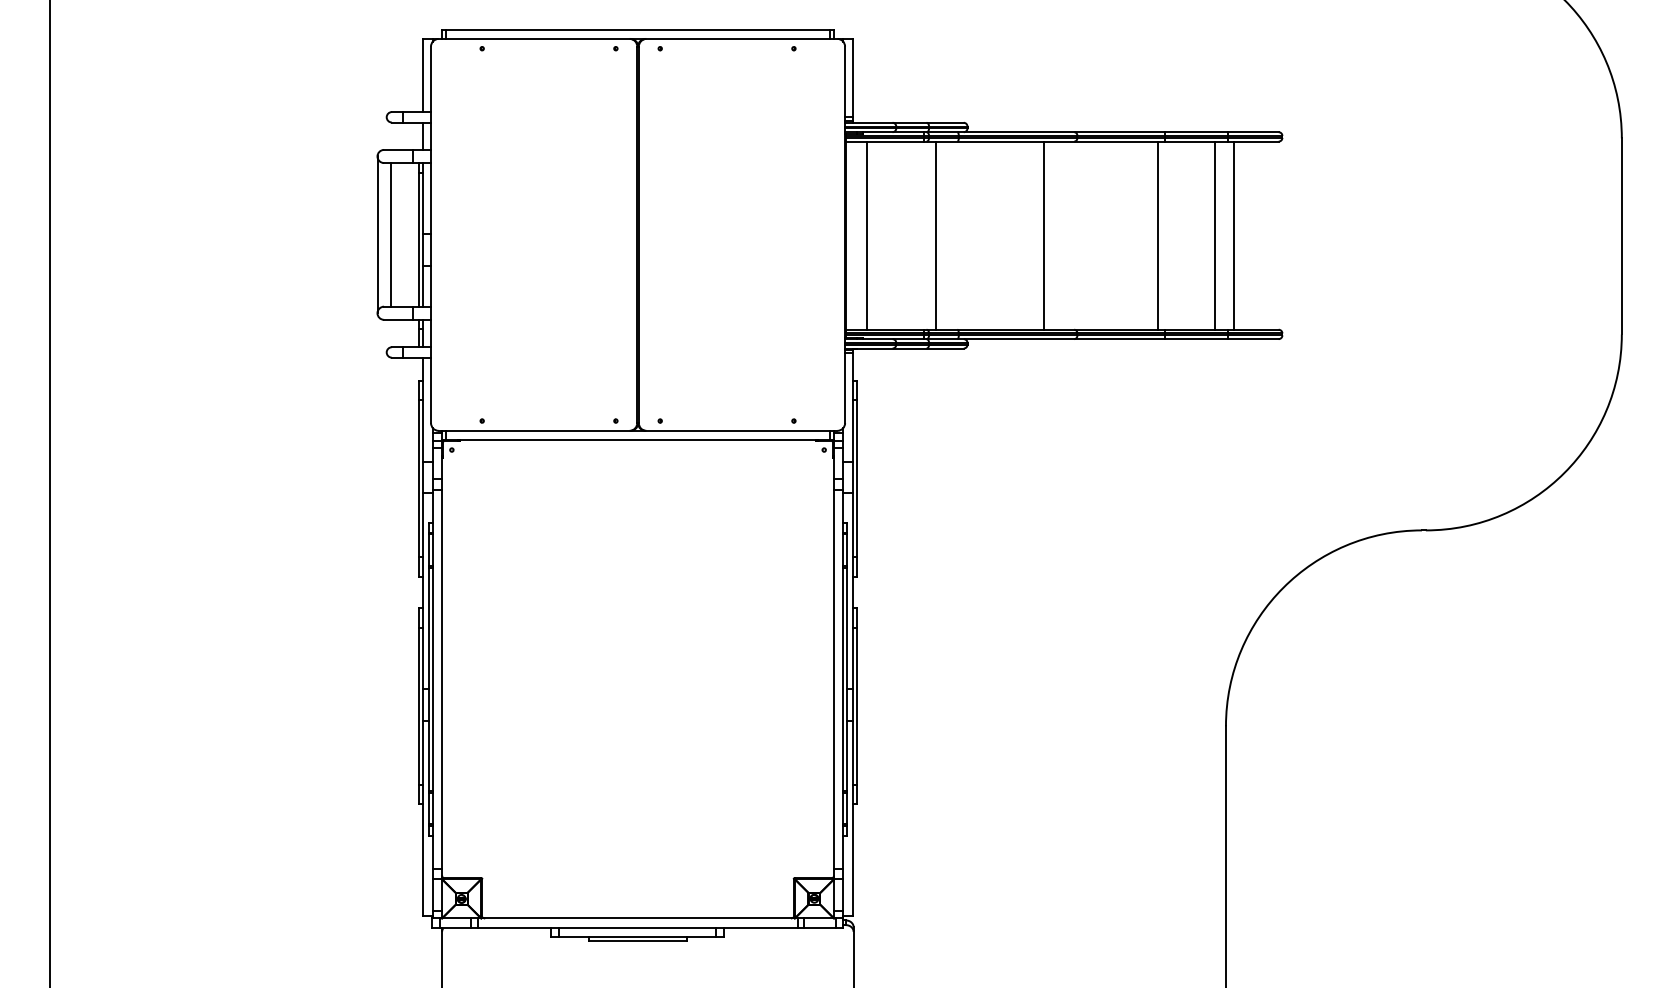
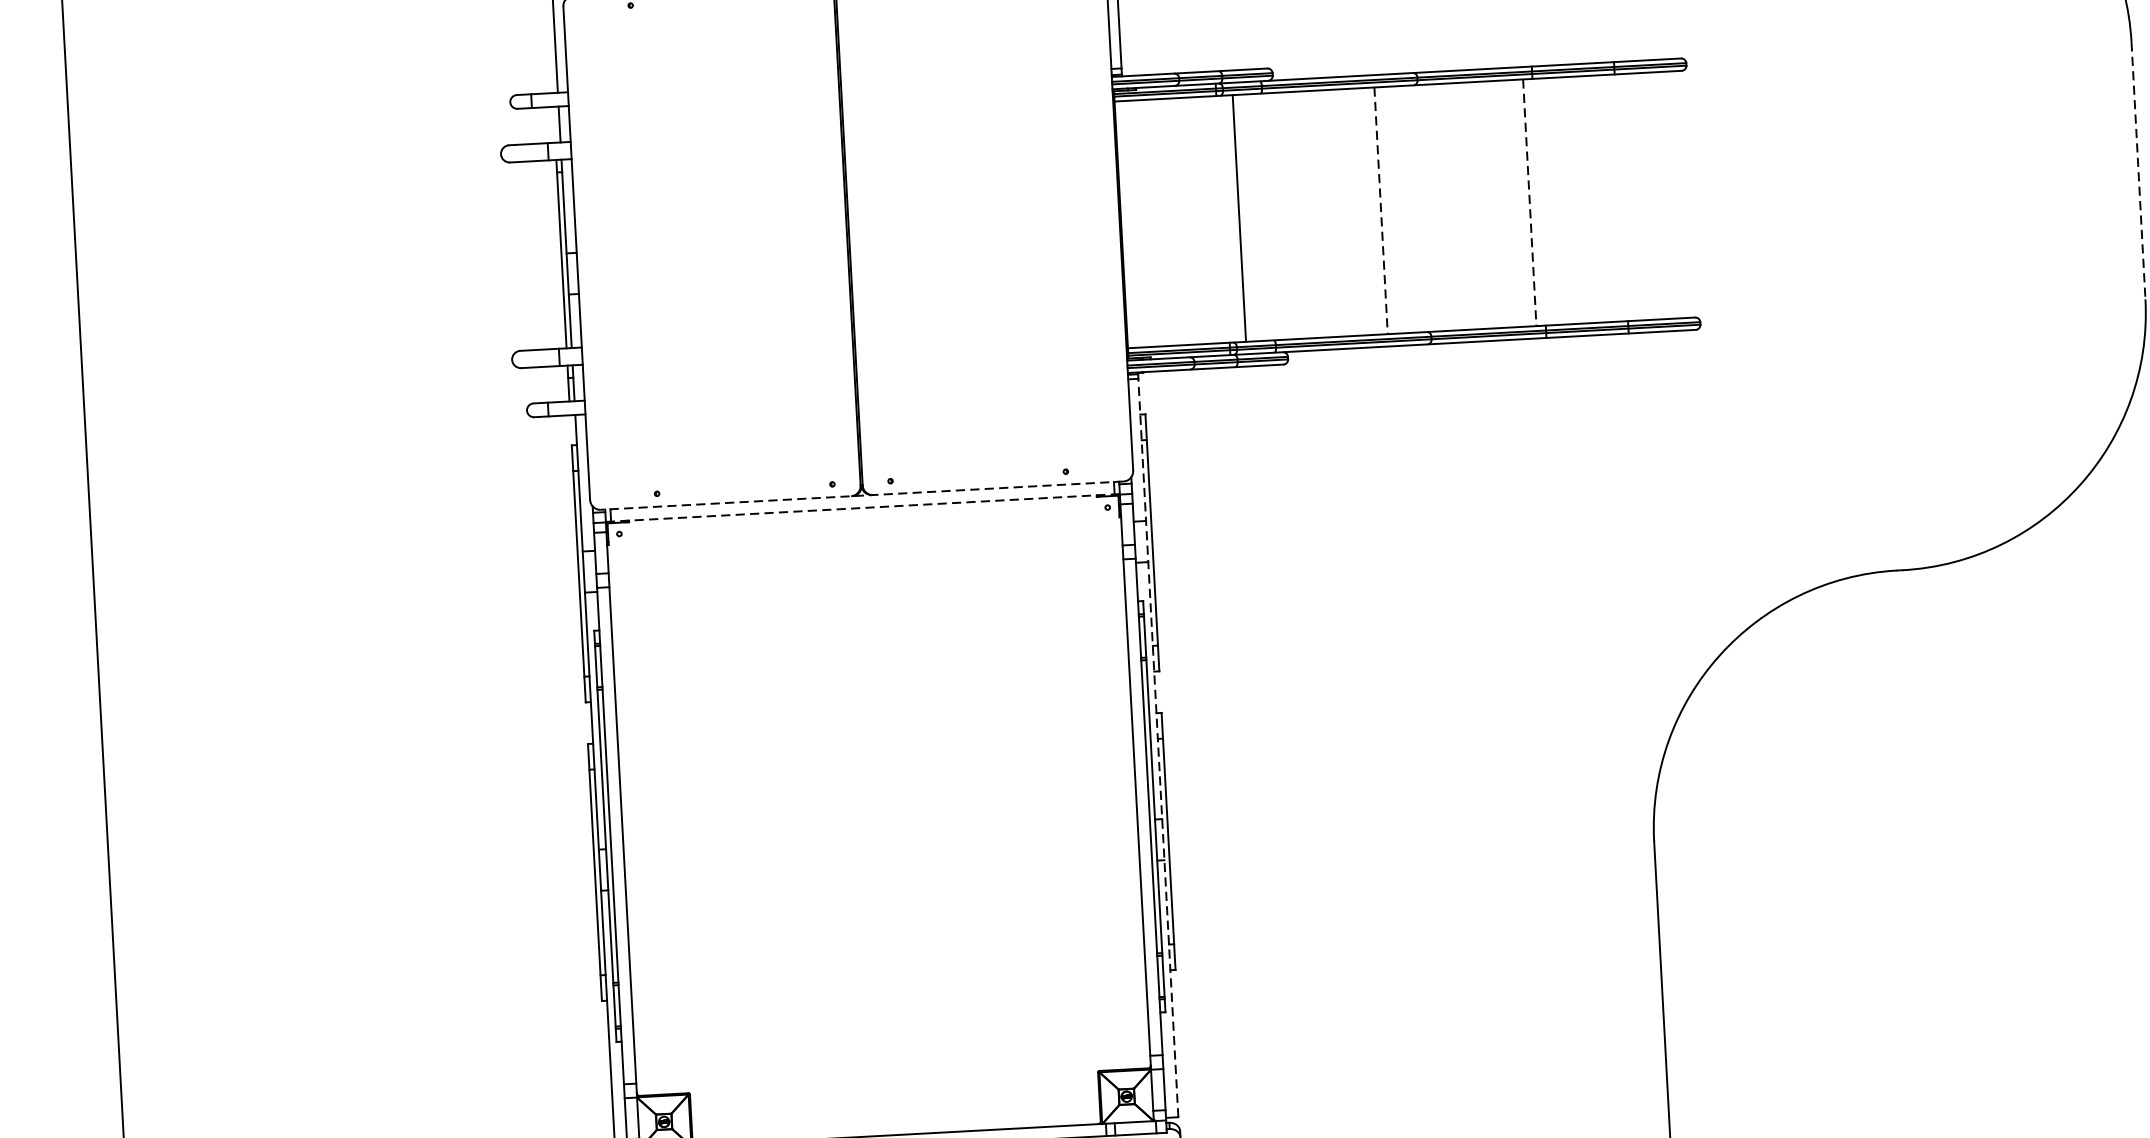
line: (377, 234) -> (506, 256), removed
line: (390, 234) -> (523, 255), removed
line: (866, 235) -> (1147, 223), removed
line: (1214, 235) -> (1604, 198), removed
line: (1234, 235) -> (1630, 197), removed
line: (1044, 236) -> (1381, 211), solid -> dashed
line: (1157, 236) -> (1529, 203), solid -> dashed
line: (1621, 236) -> (2138, 170), solid -> dashed
line: (637, 430) -> (861, 495), solid -> dashed
line: (638, 440) -> (863, 508), solid -> dashed
line: (852, 632) -> (1157, 744), solid -> dashed

